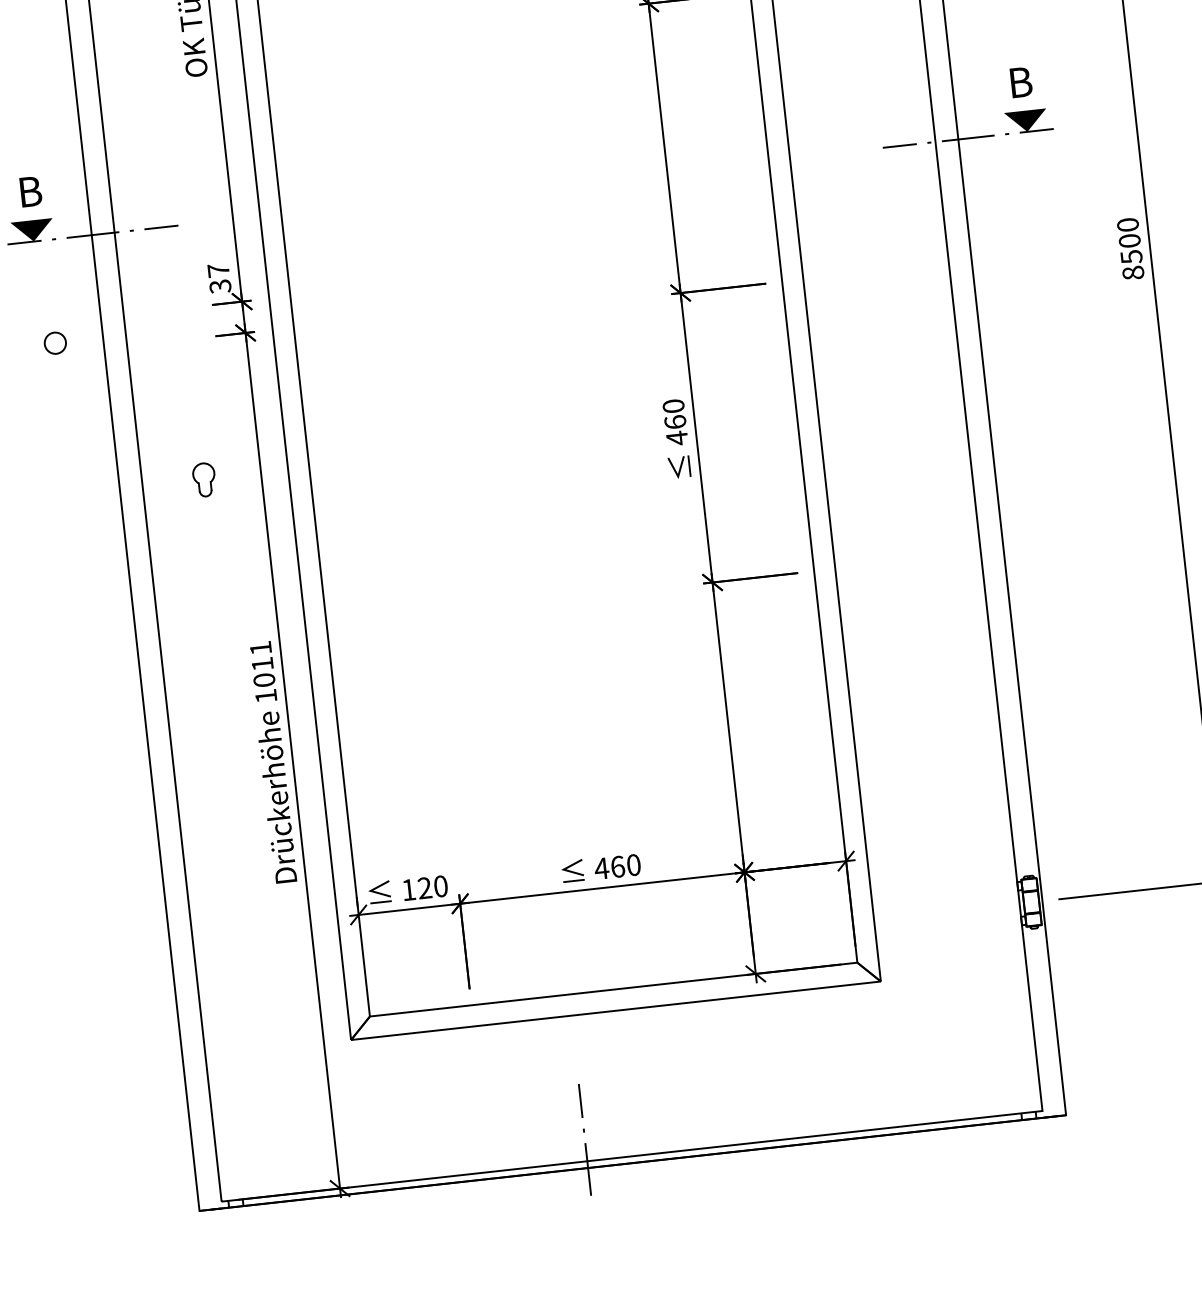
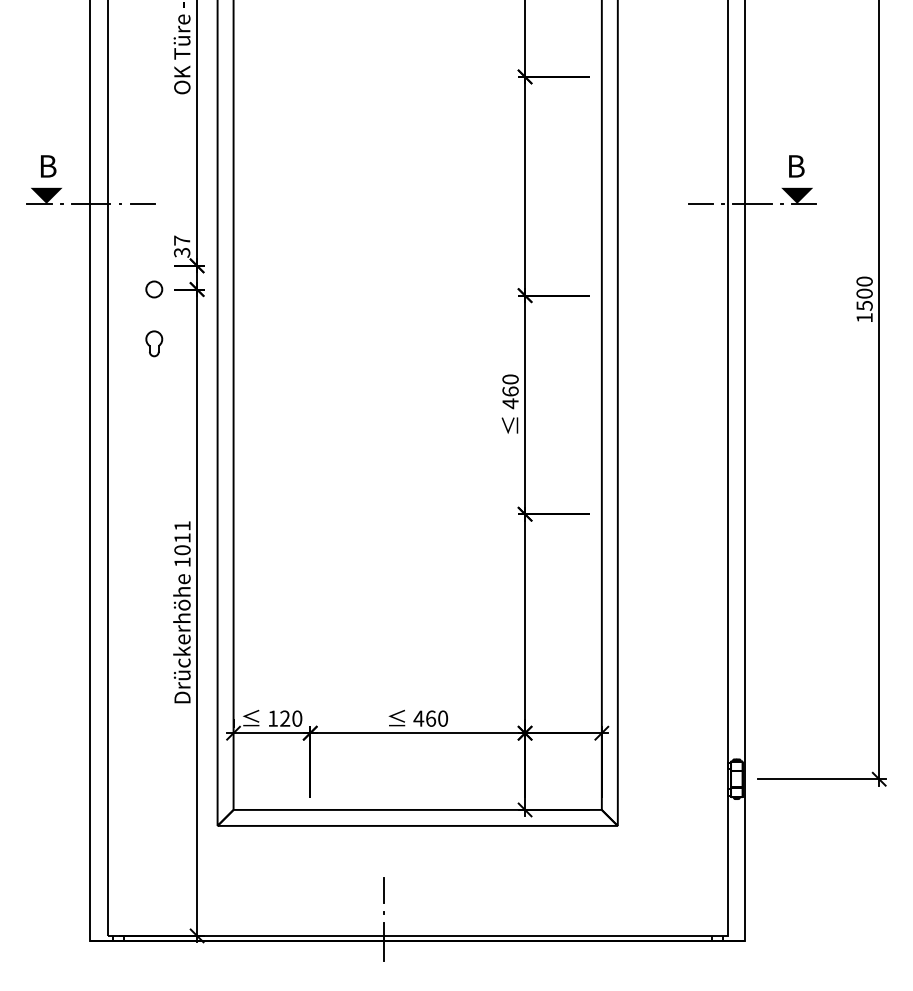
text: (1133, 272) -> (864, 317), 8500 -> 1500
circle: (55, 343) -> (154, 289), moved
part: (204, 479) -> (154, 343), moved

